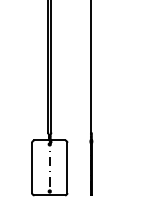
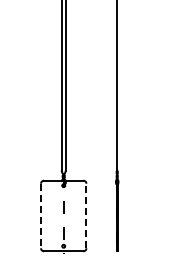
line: (67, 167) -> (86, 215), solid -> dashed
line: (32, 168) -> (41, 216), solid -> dashed

